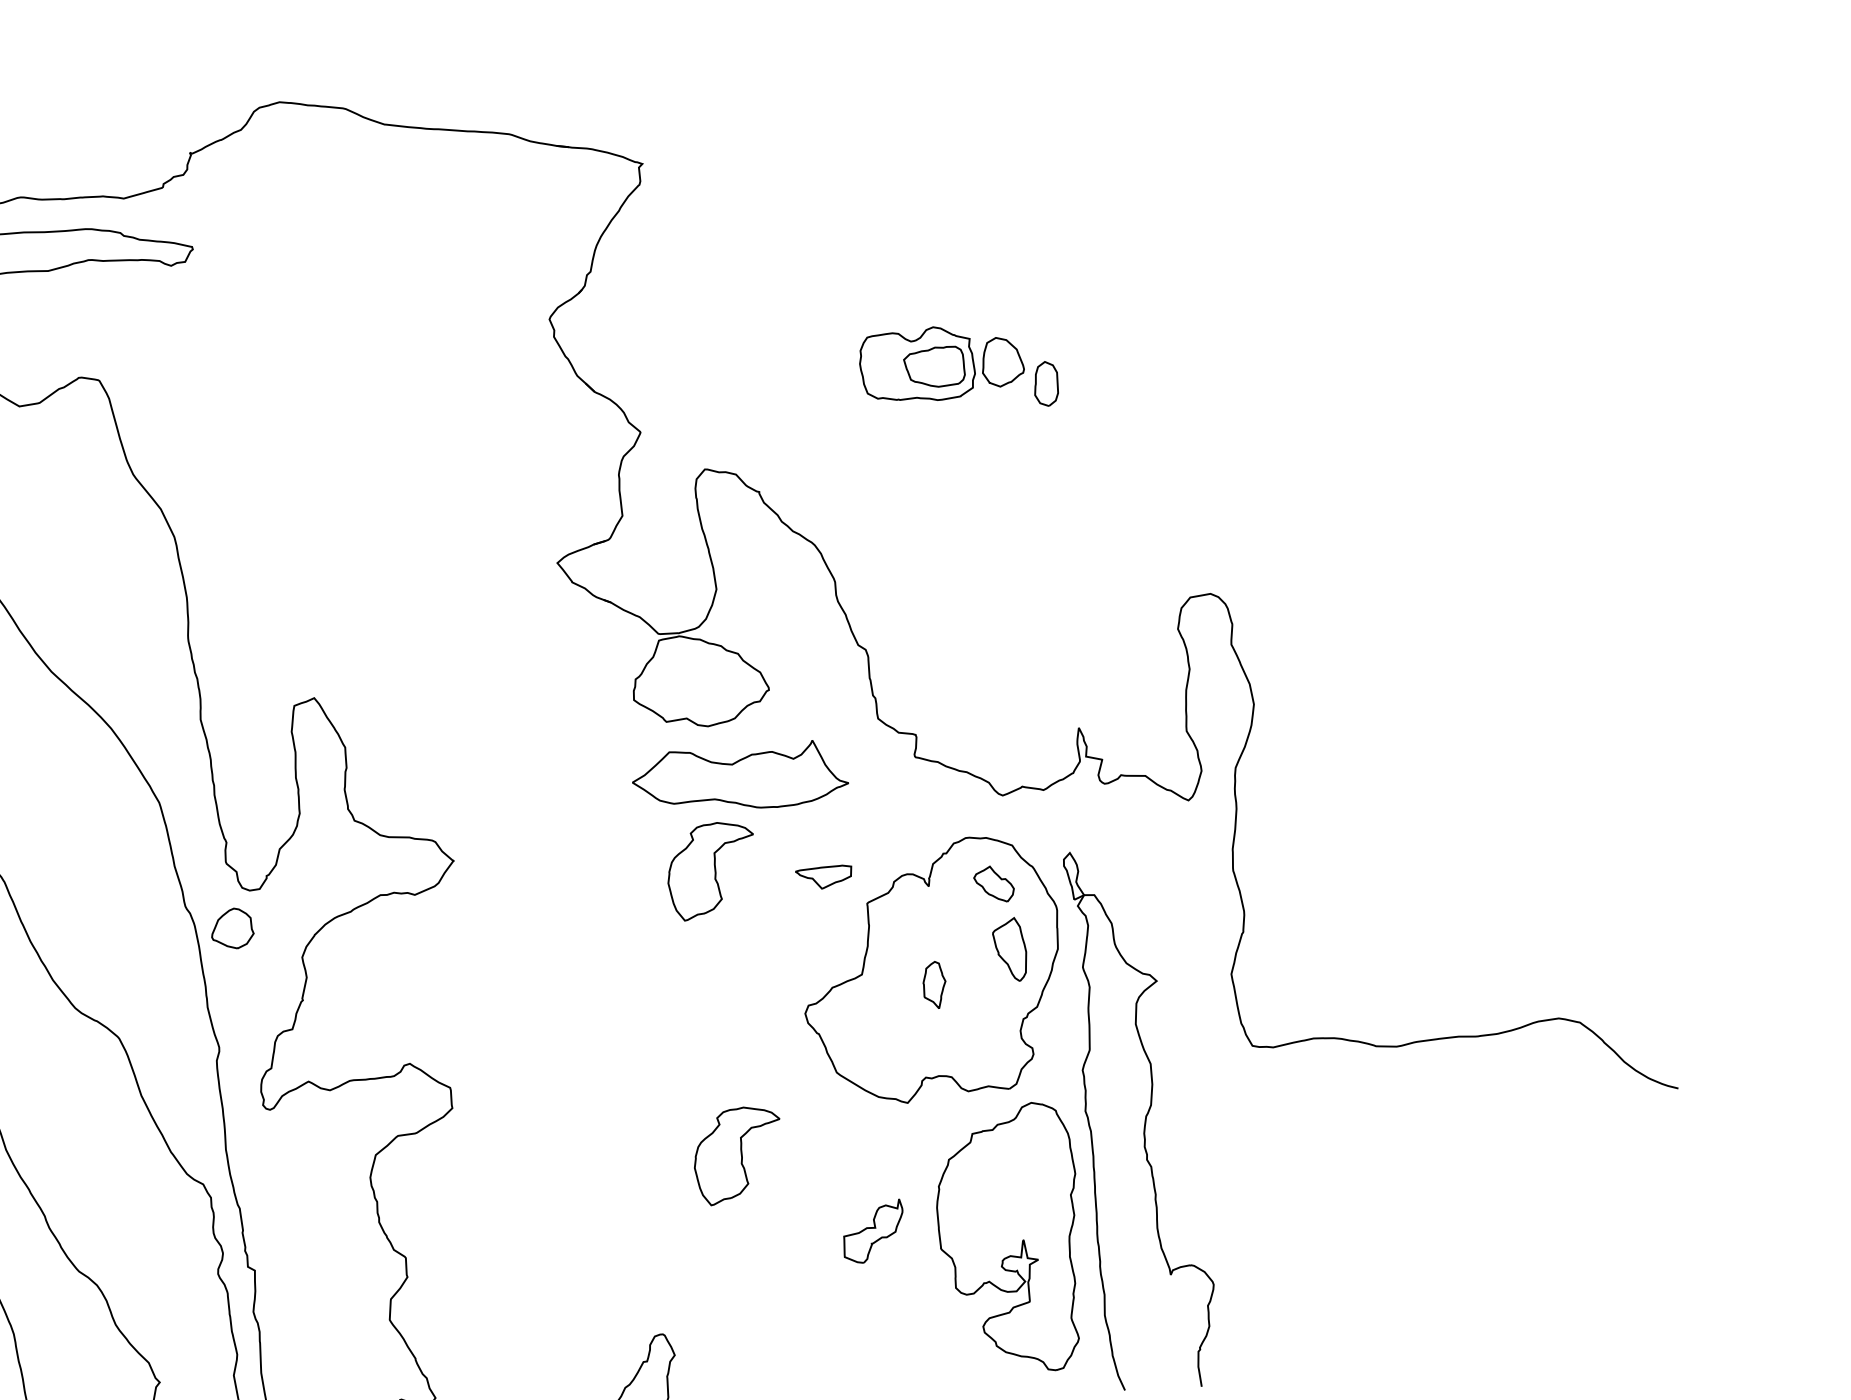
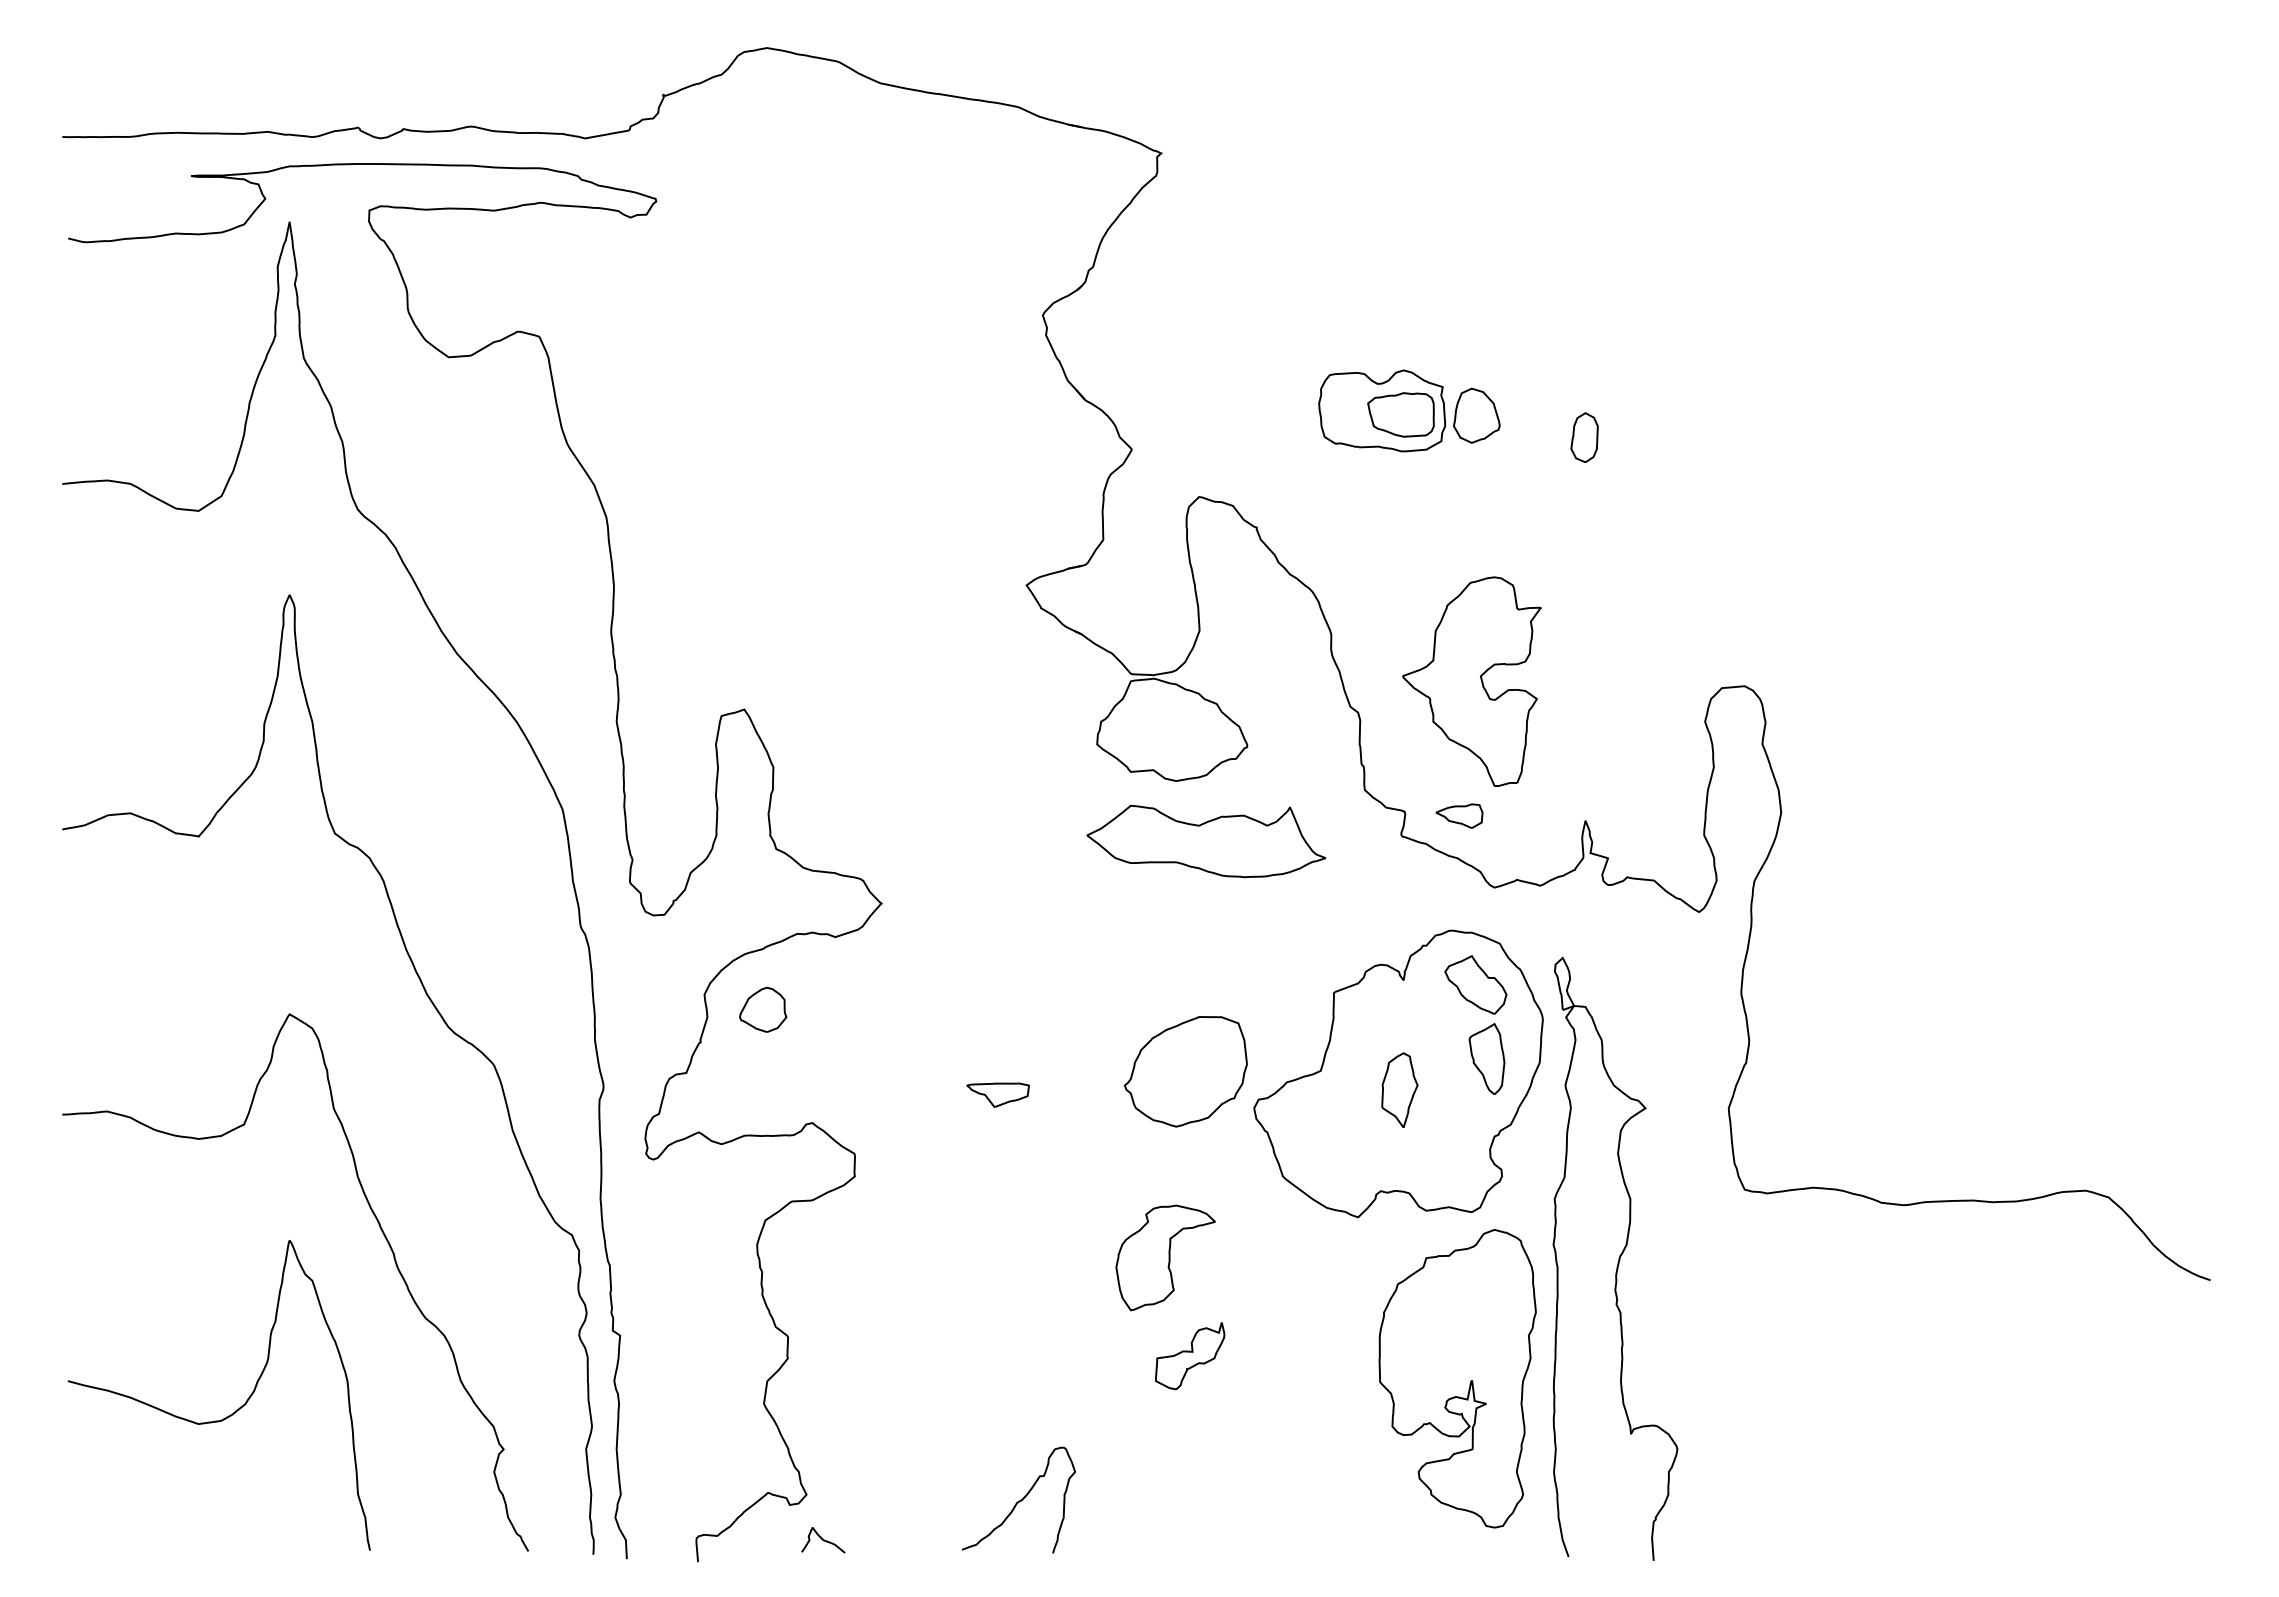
part: (941, 362) -> (1409, 410), moved
part: (964, 612) -> (1471, 681), added
part: (965, 733) -> (1459, 815), added
part: (711, 870) -> (1165, 940), removed
part: (823, 877) -> (997, 1094), moved
part: (993, 884) -> (1475, 984), size x1.43
part: (232, 928) -> (763, 1009), moved
part: (934, 984) -> (1399, 1089), size x1.43
part: (740, 986) -> (1185, 1071), added
part: (873, 1232) -> (1190, 1356), moved

